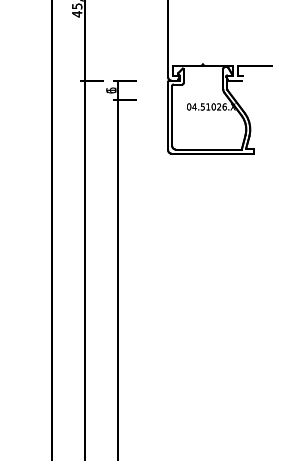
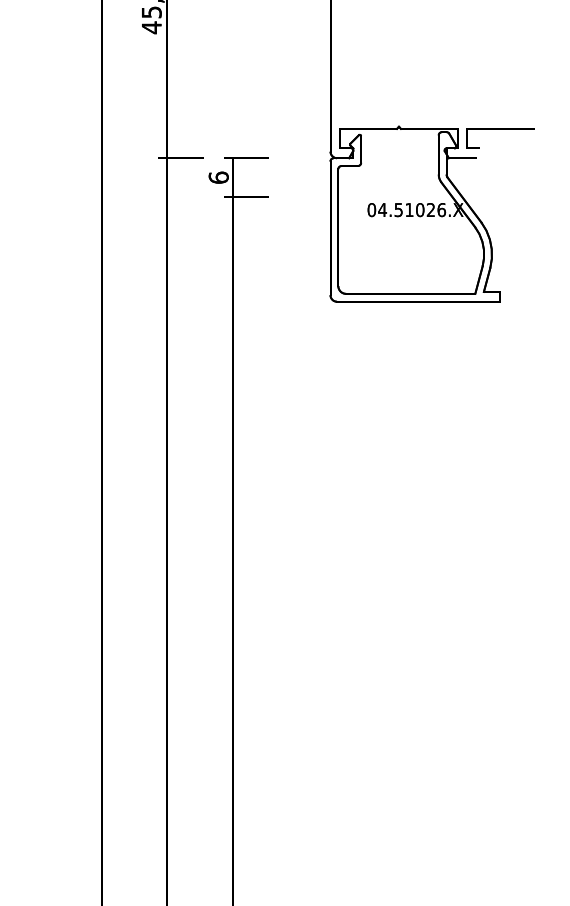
text: (111, 90) -> (219, 177), 1 -> 6

